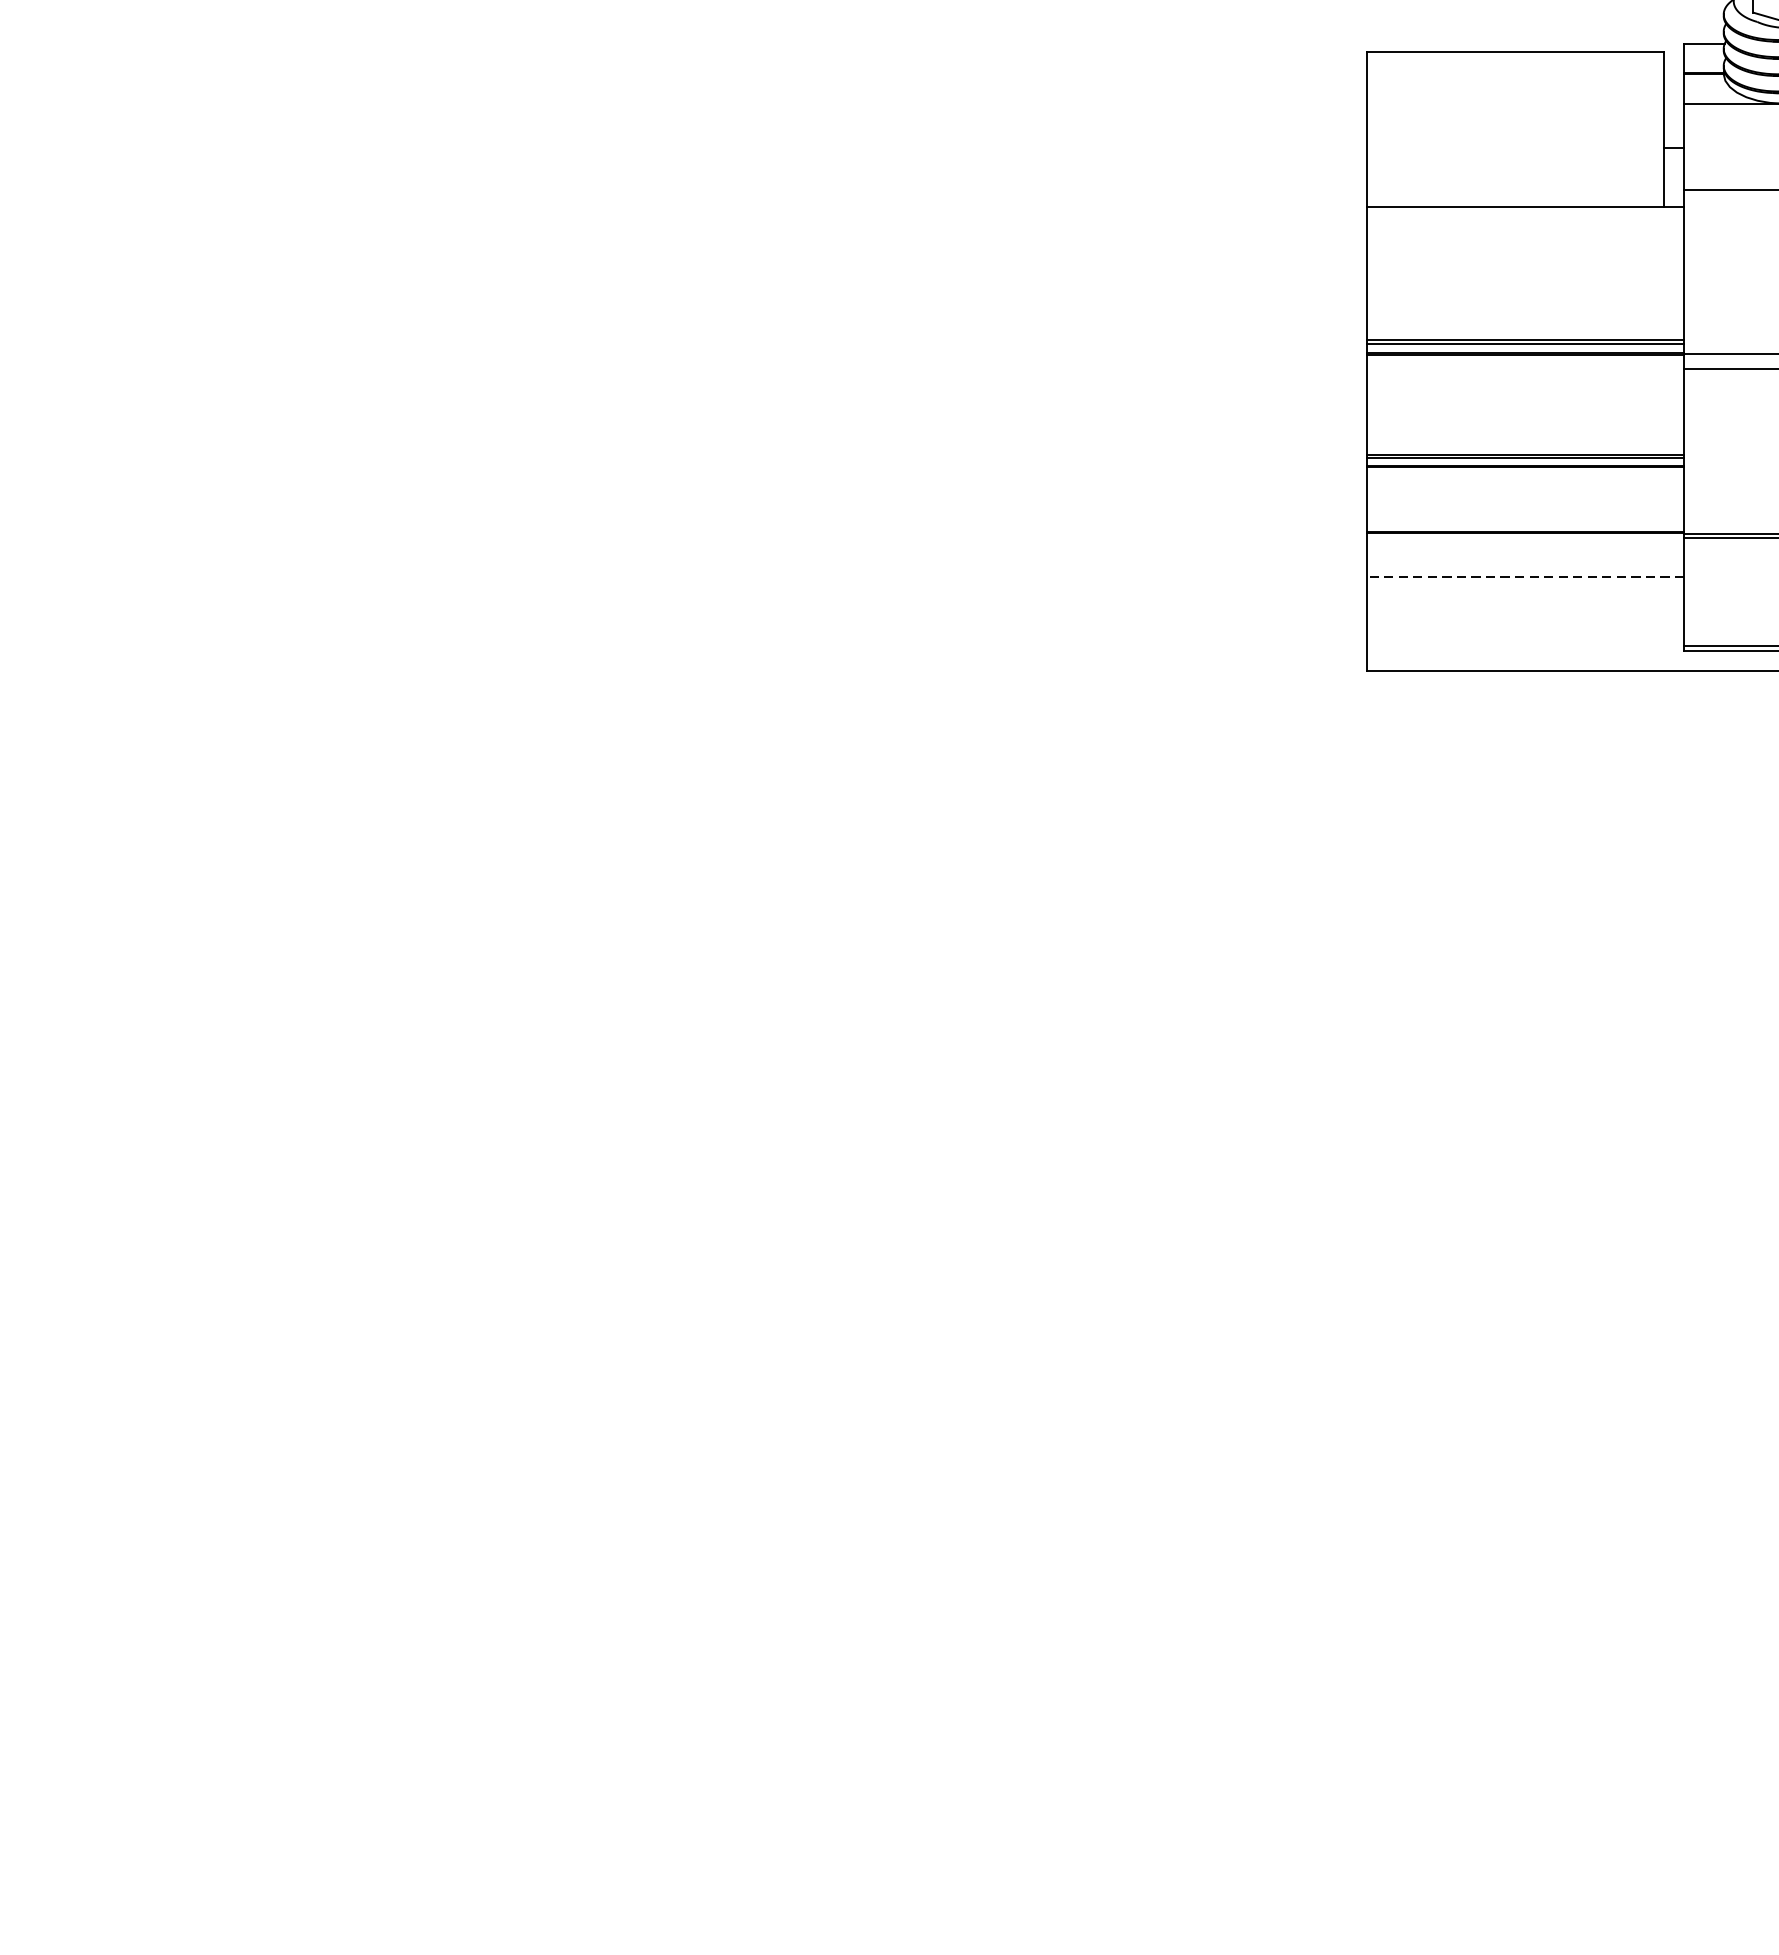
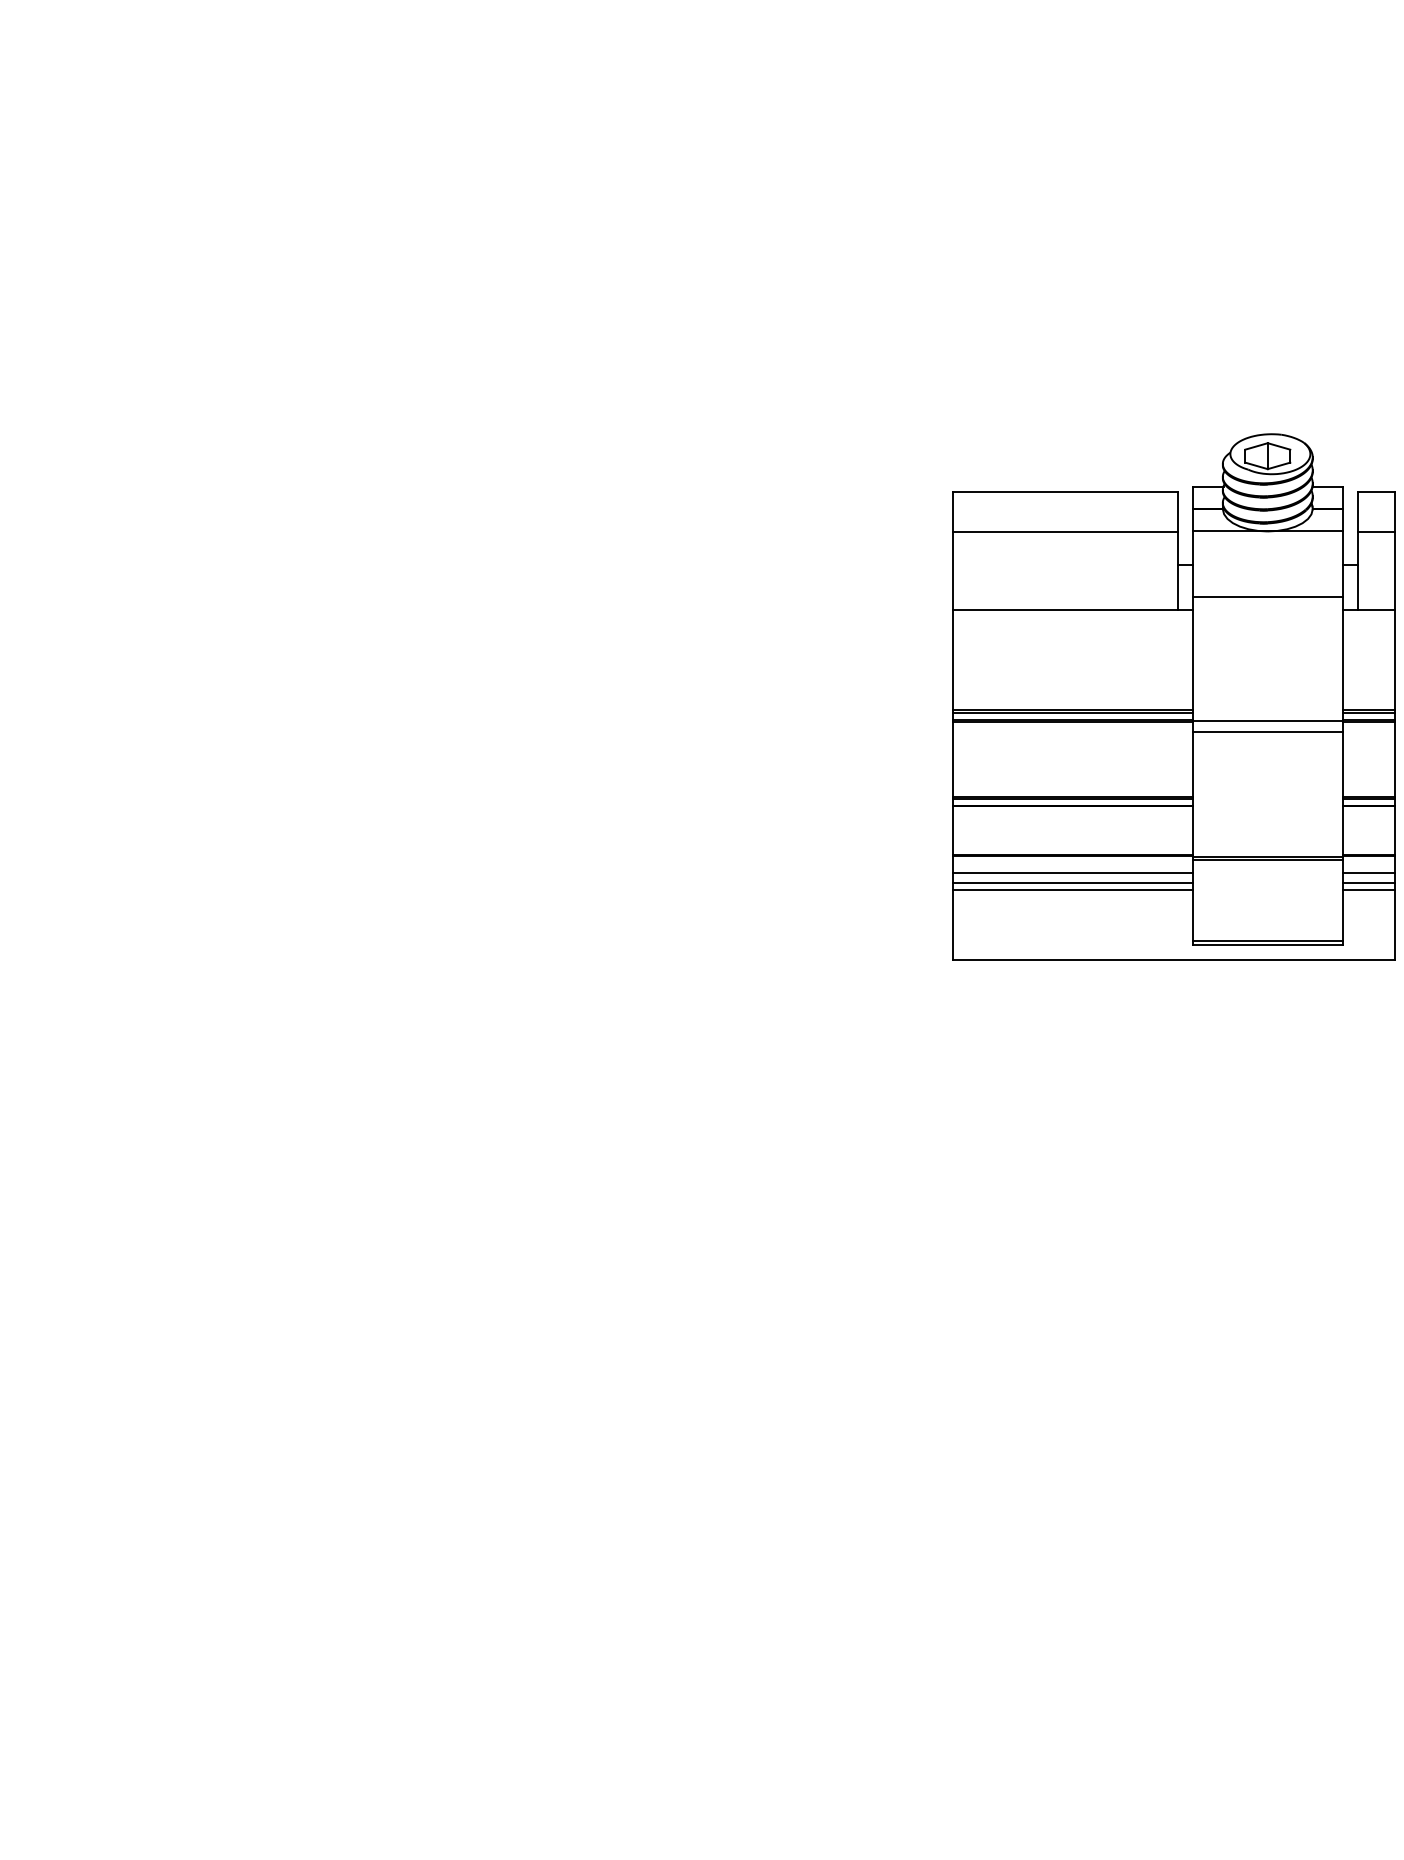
line: (1515, 105) -> (1065, 532), added
line: (1525, 555) -> (1072, 873), added
line: (1525, 568) -> (1072, 883), added
line: (1525, 576) -> (1072, 889), dashed -> solid

